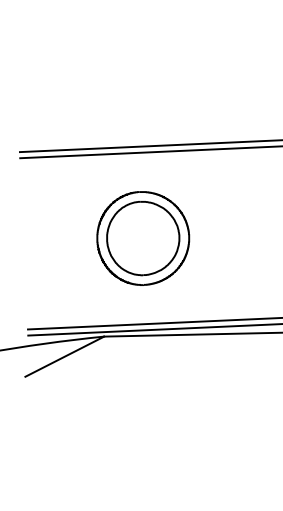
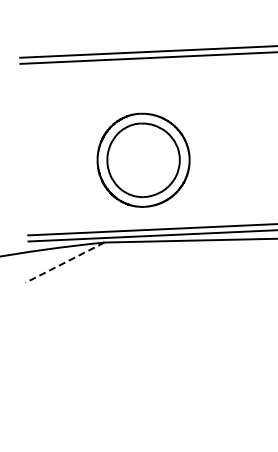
part: (143, 238) -> (143, 160), moved
line: (64, 356) -> (64, 262), solid -> dashed

